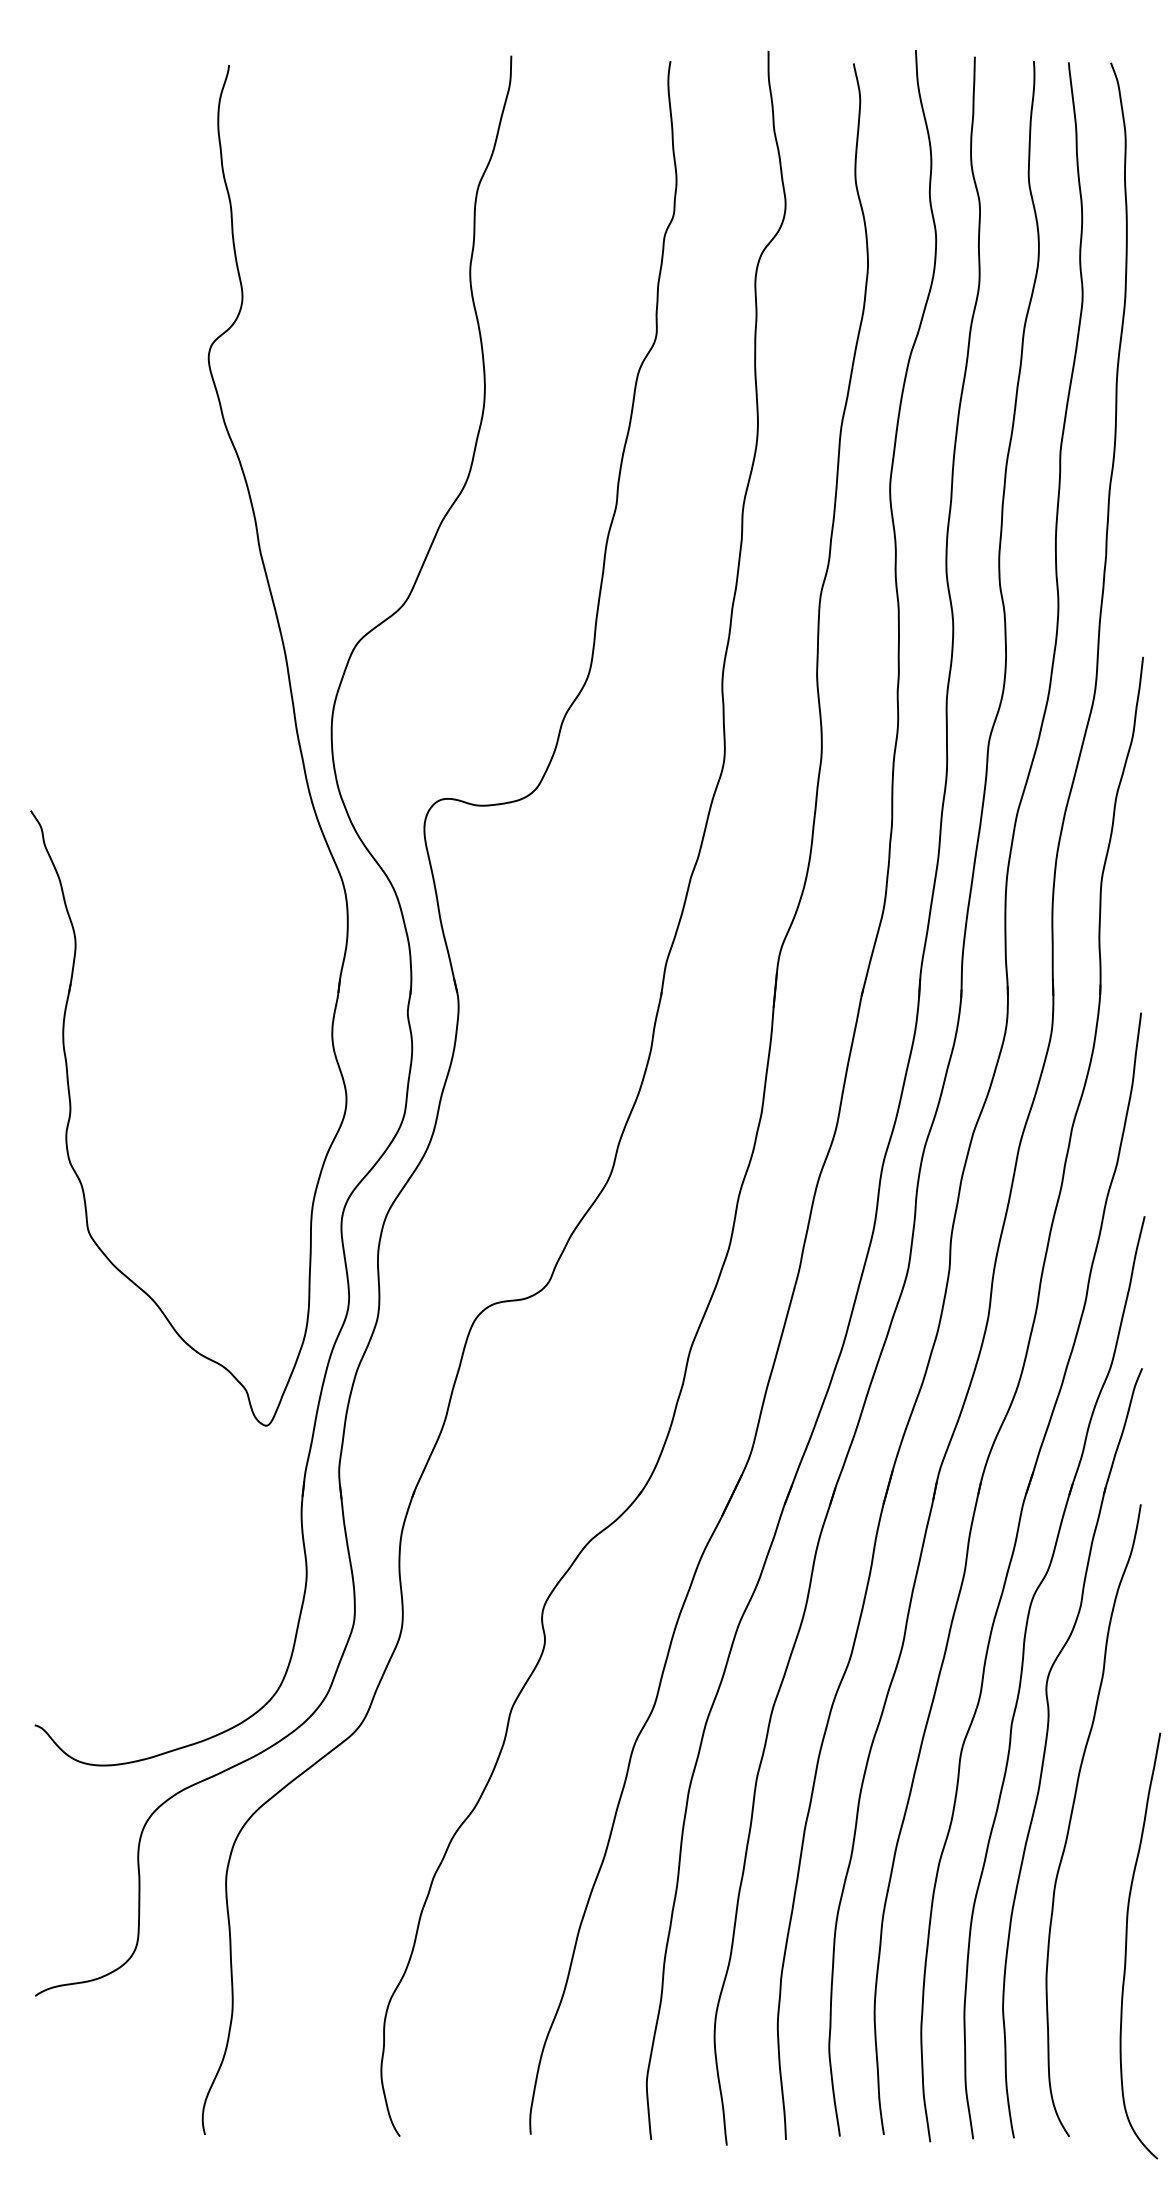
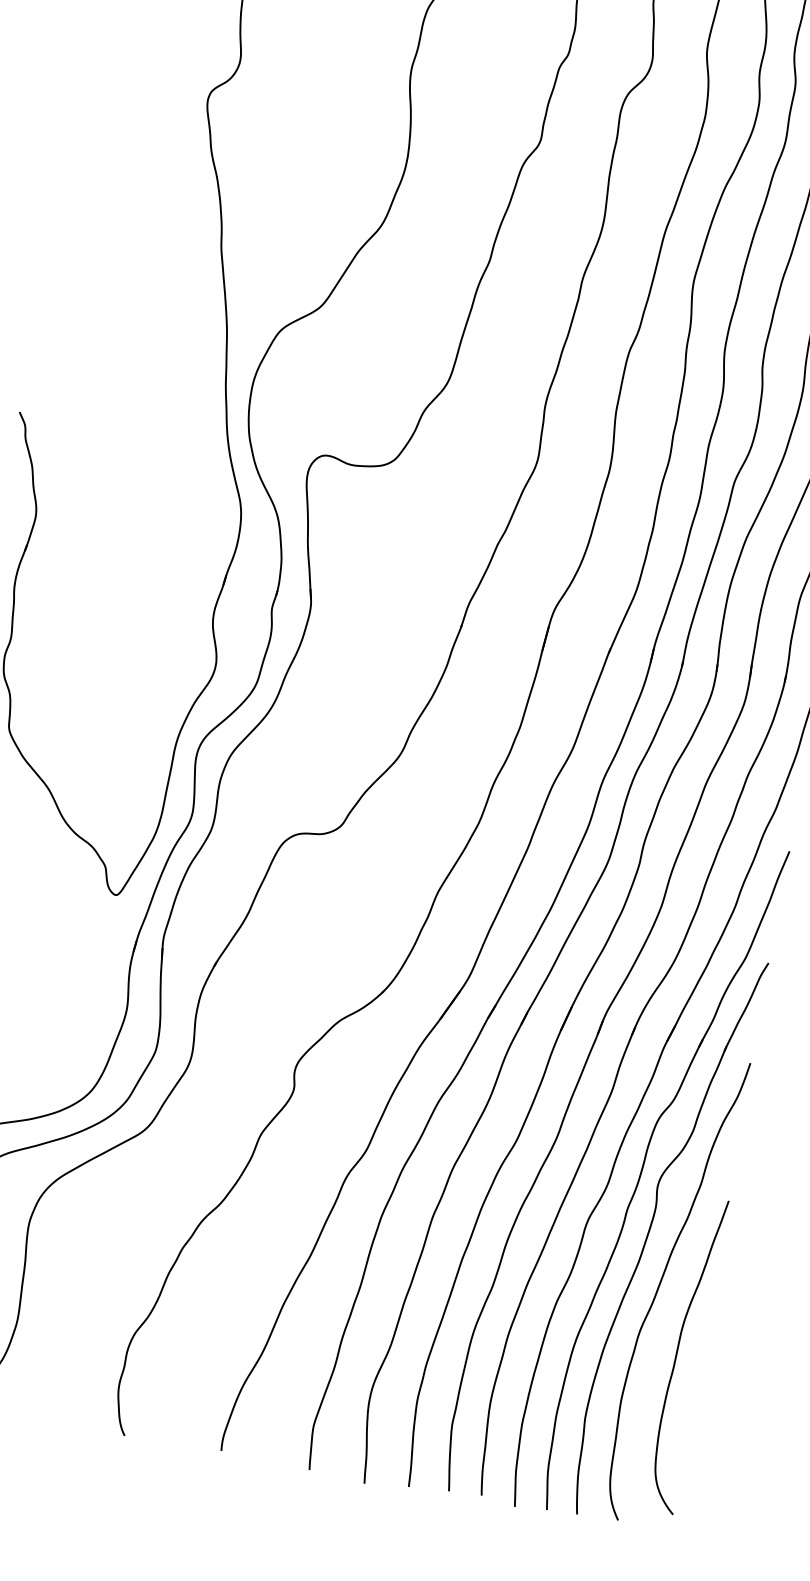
curve: (1127, 1942) -> (678, 1351), moved

